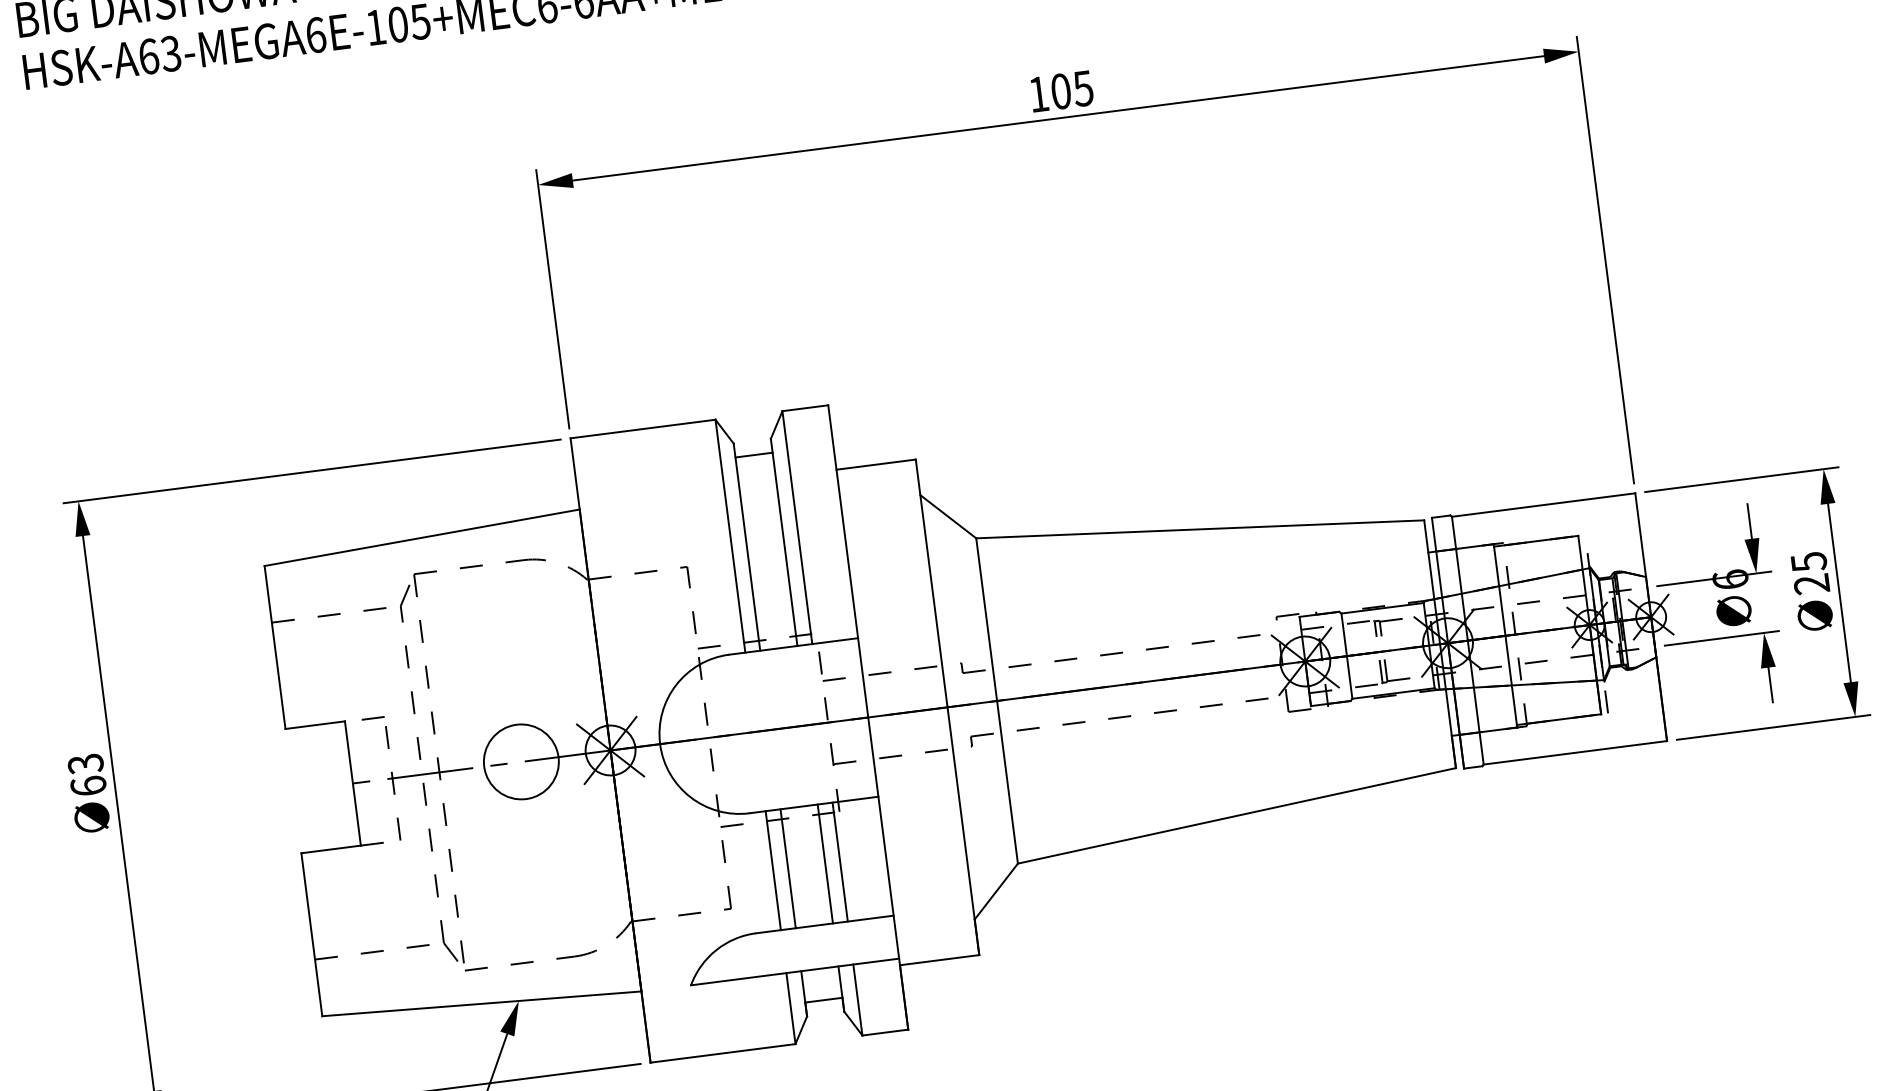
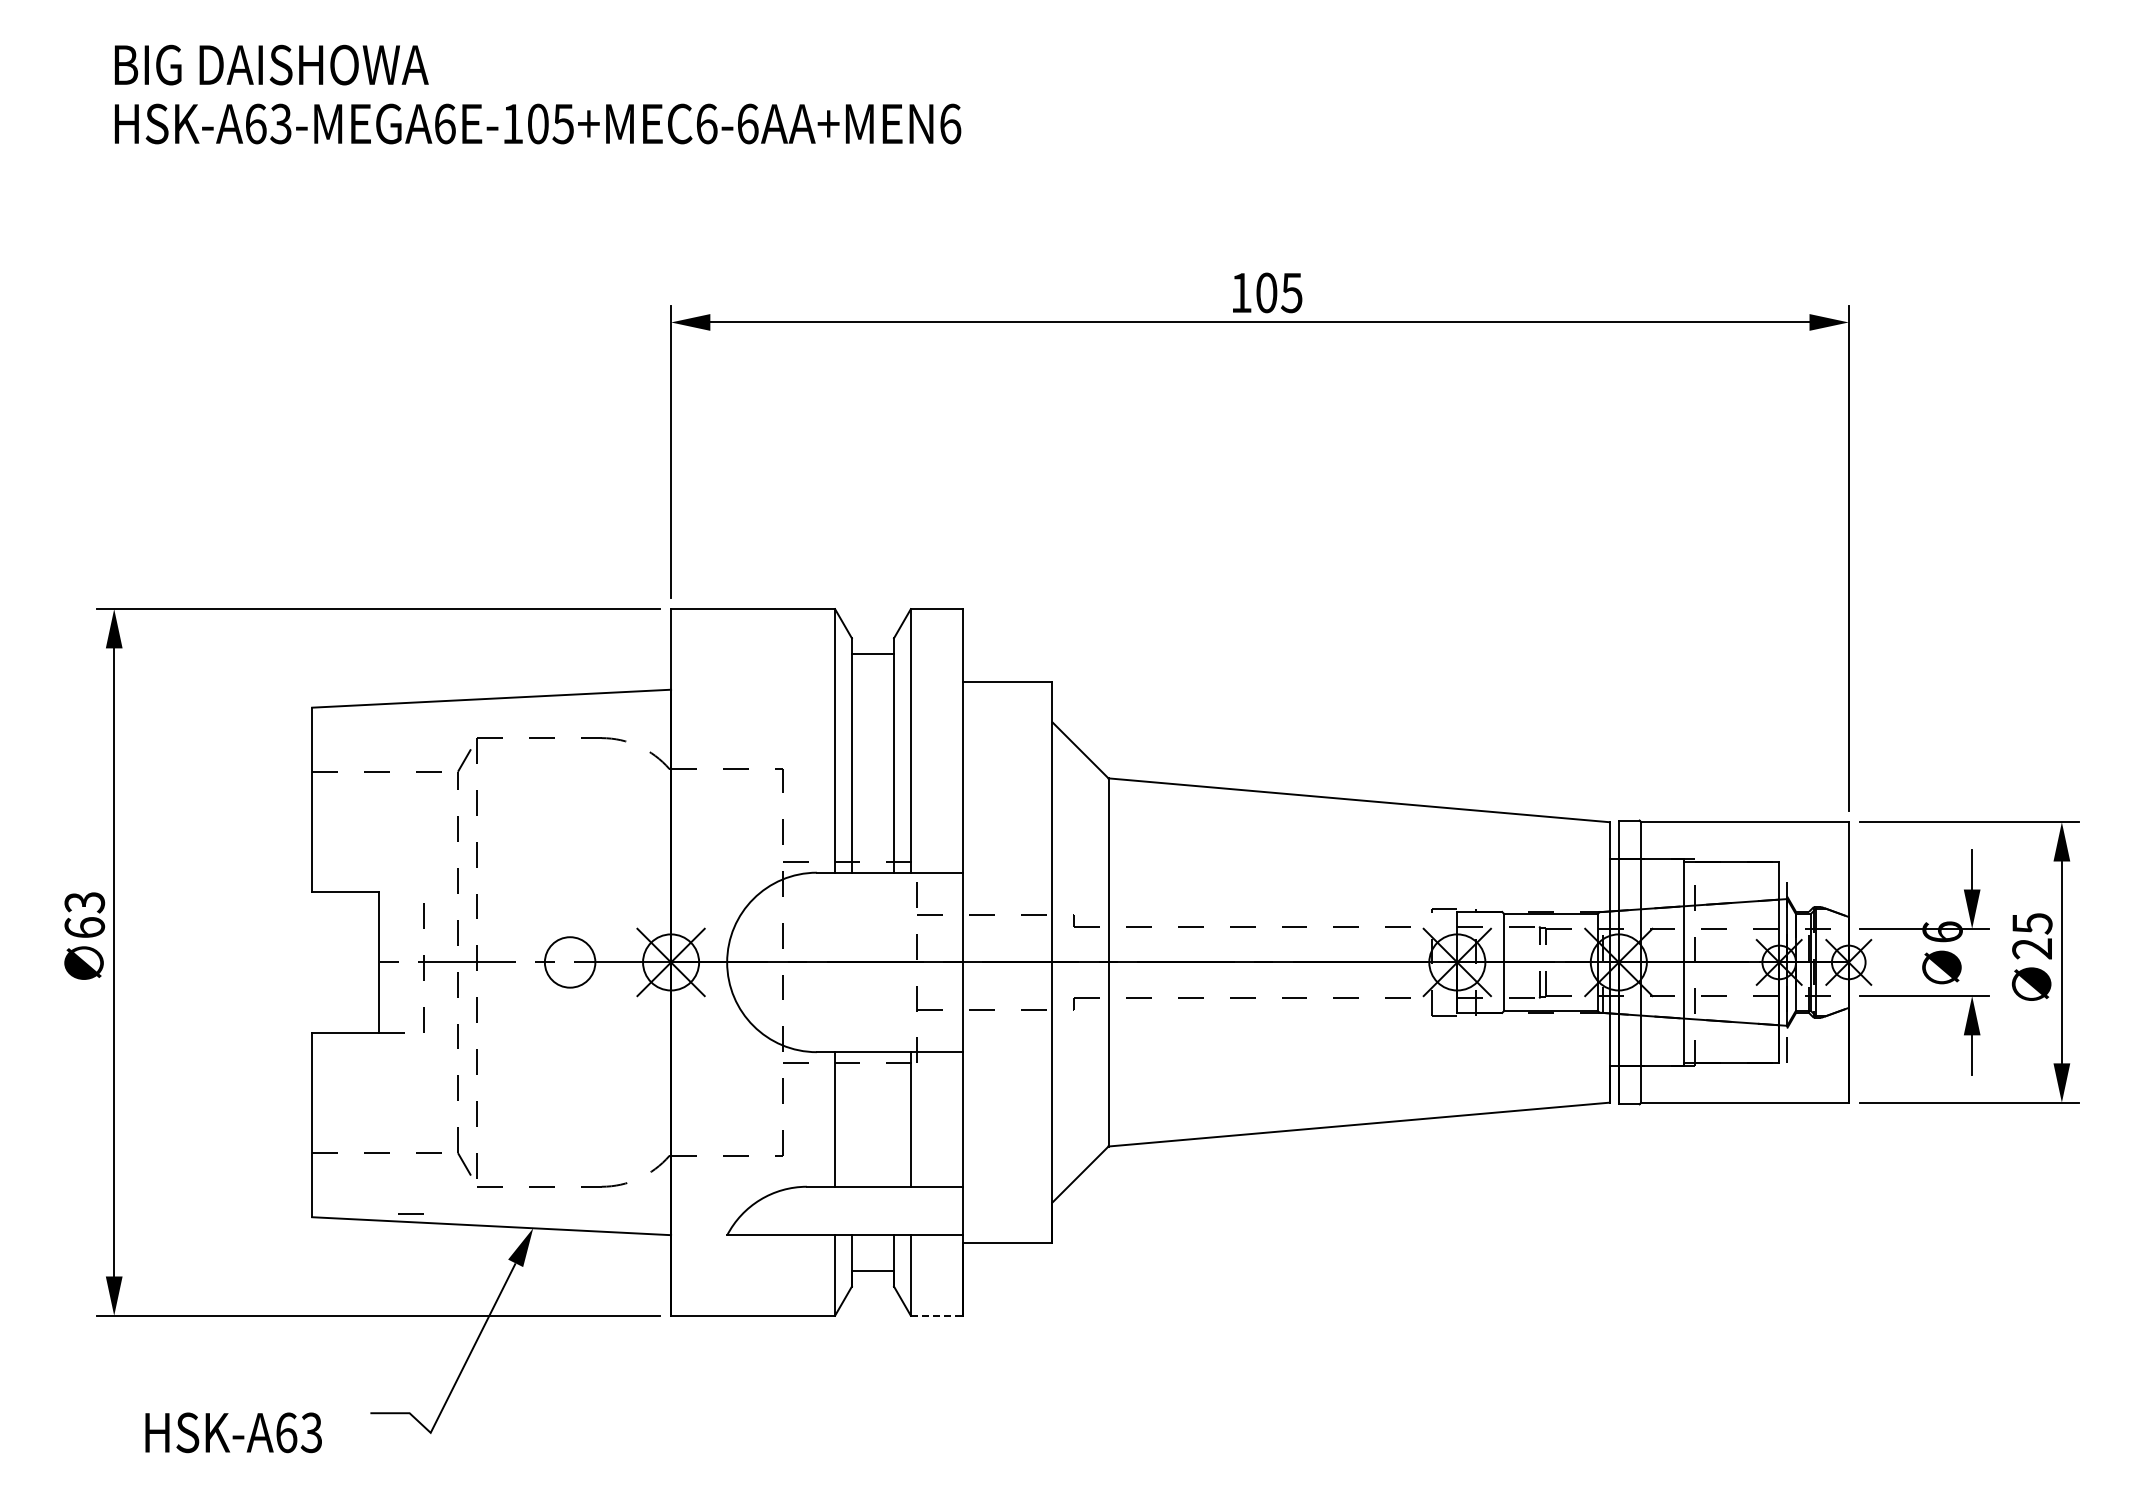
line: (372, 718) -> (410, 1213), moved
circle: (521, 761) -> (570, 962), size x0.6
line: (825, 863) -> (894, 1119), removed
line: (787, 868) -> (851, 1119), removed
line: (885, 1032) -> (936, 1315), solid -> dashed

